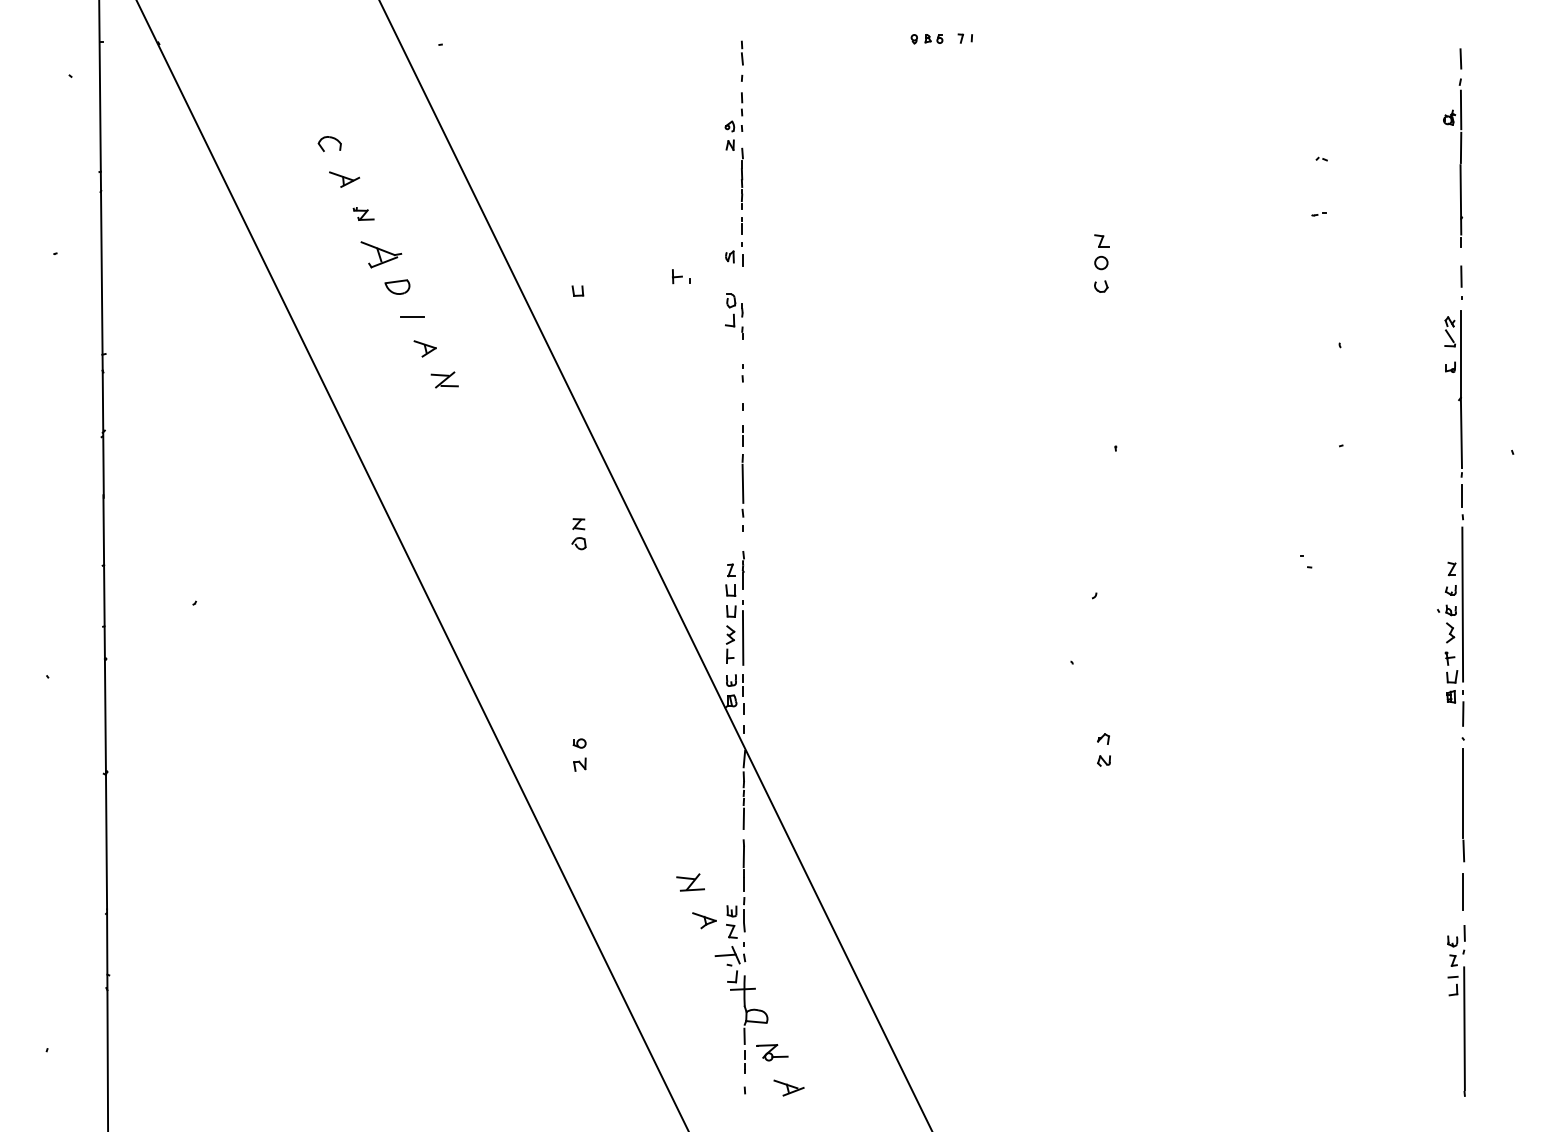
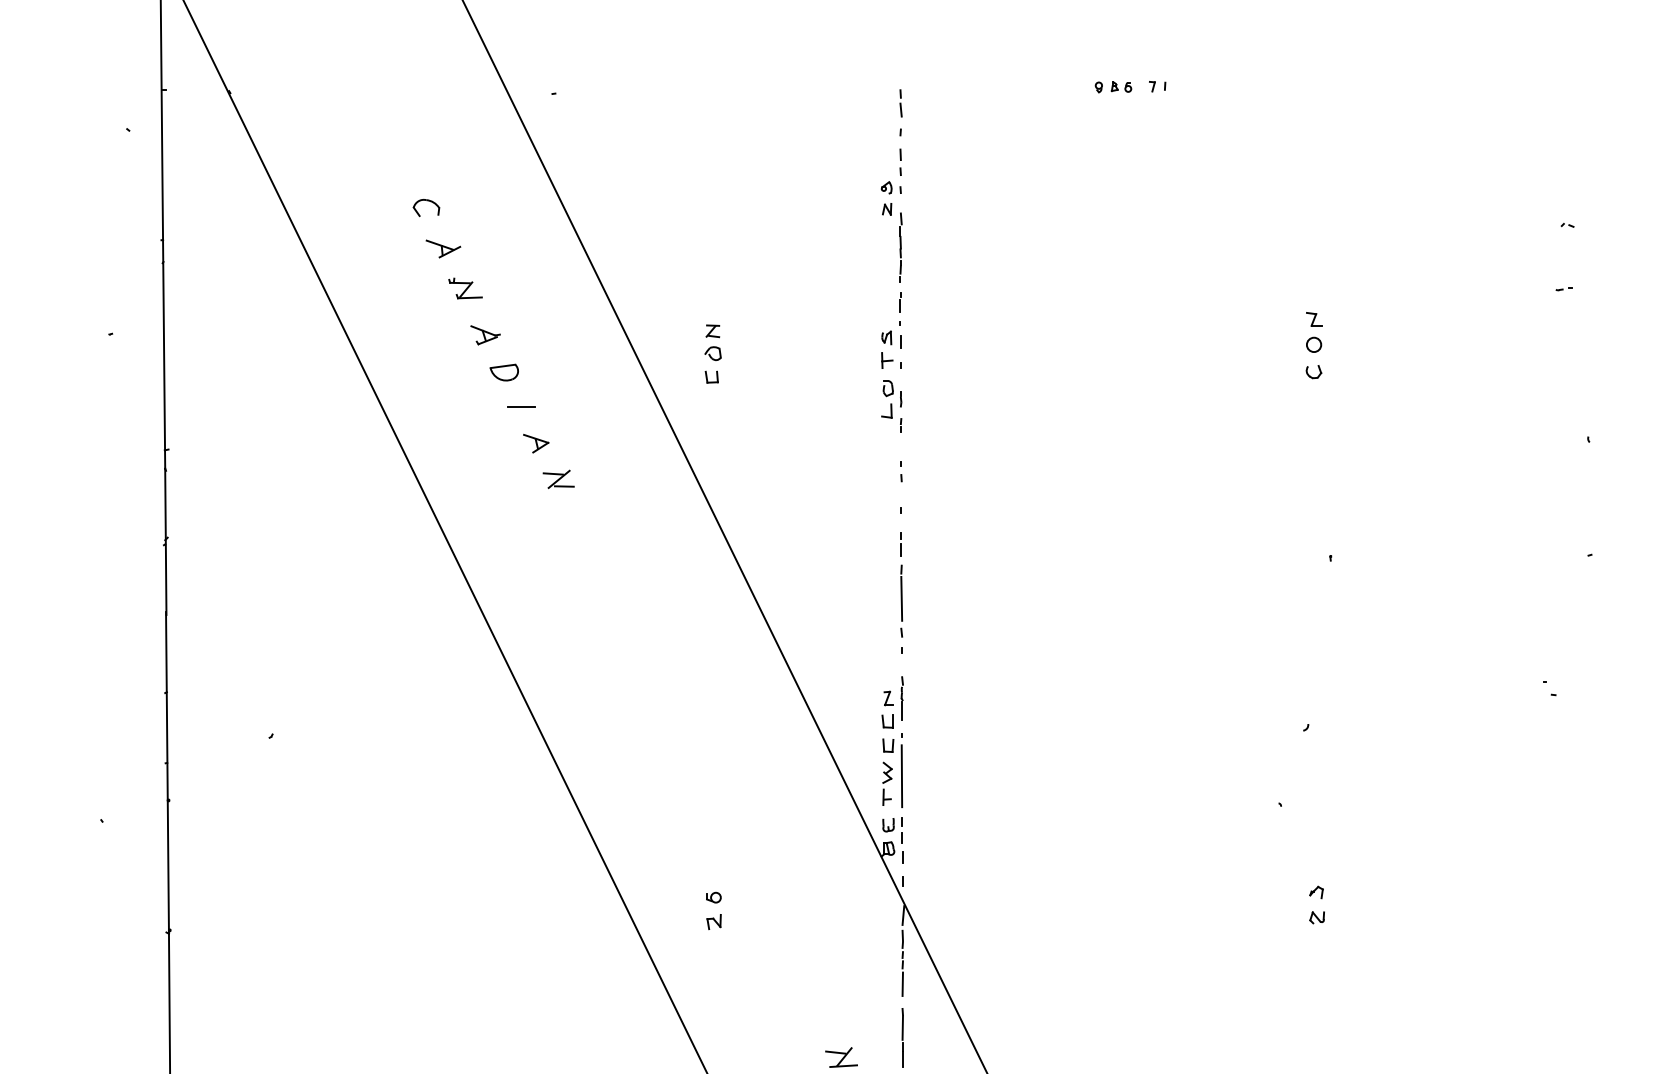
part: (363, 213) -> (465, 287), size x1.43
part: (380, 254) -> (484, 335), size x0.62
part: (681, 276) -> (892, 360), moved
part: (578, 534) -> (712, 343), moved

